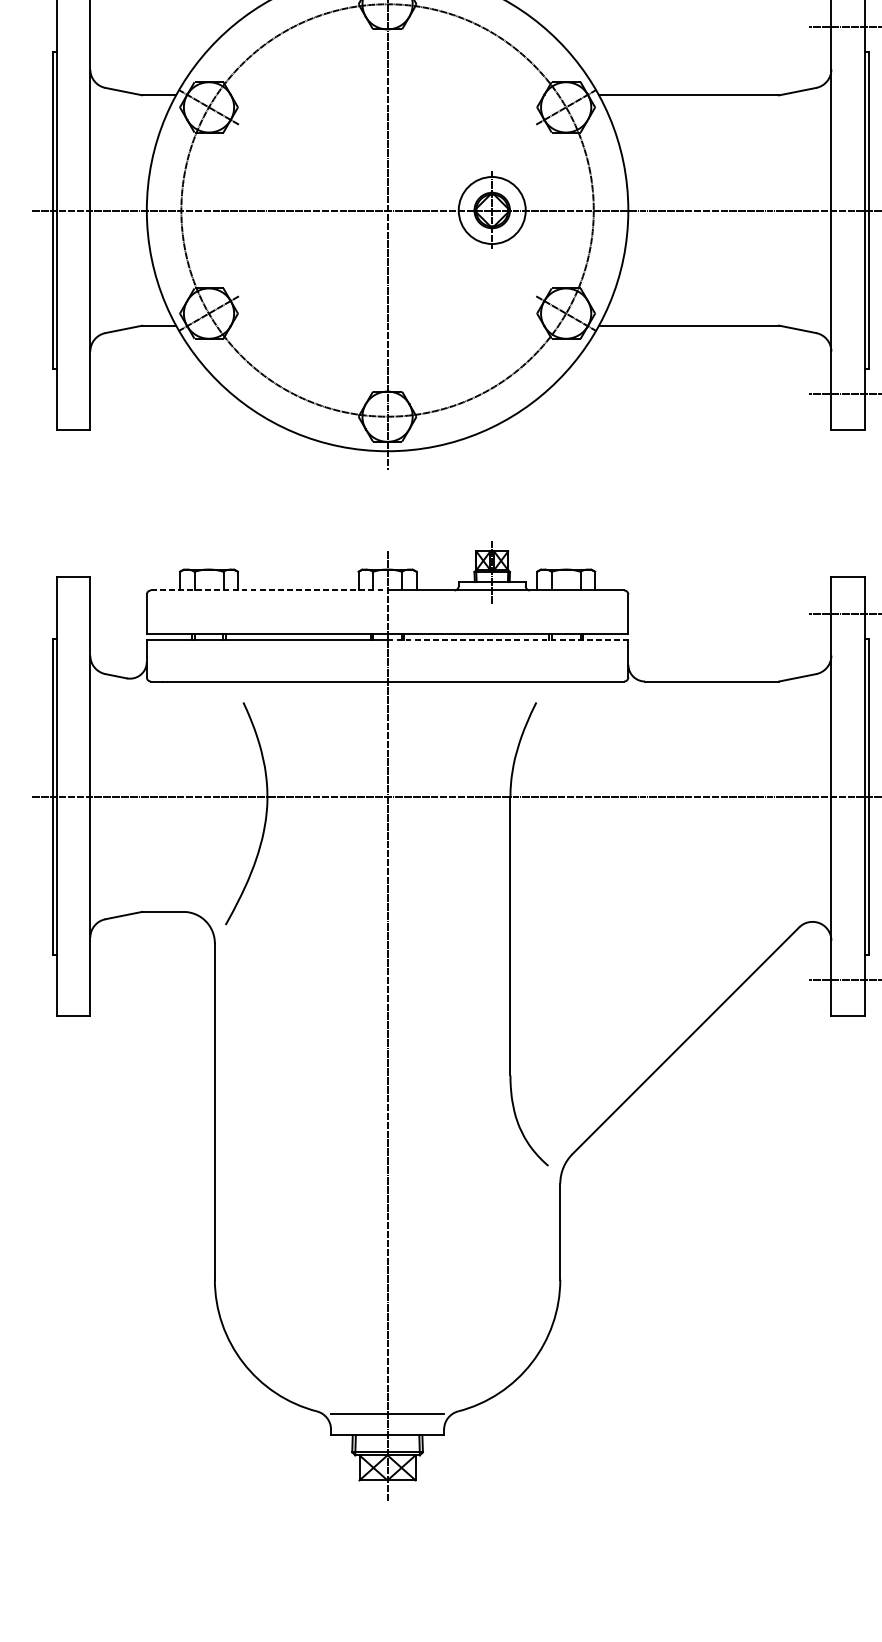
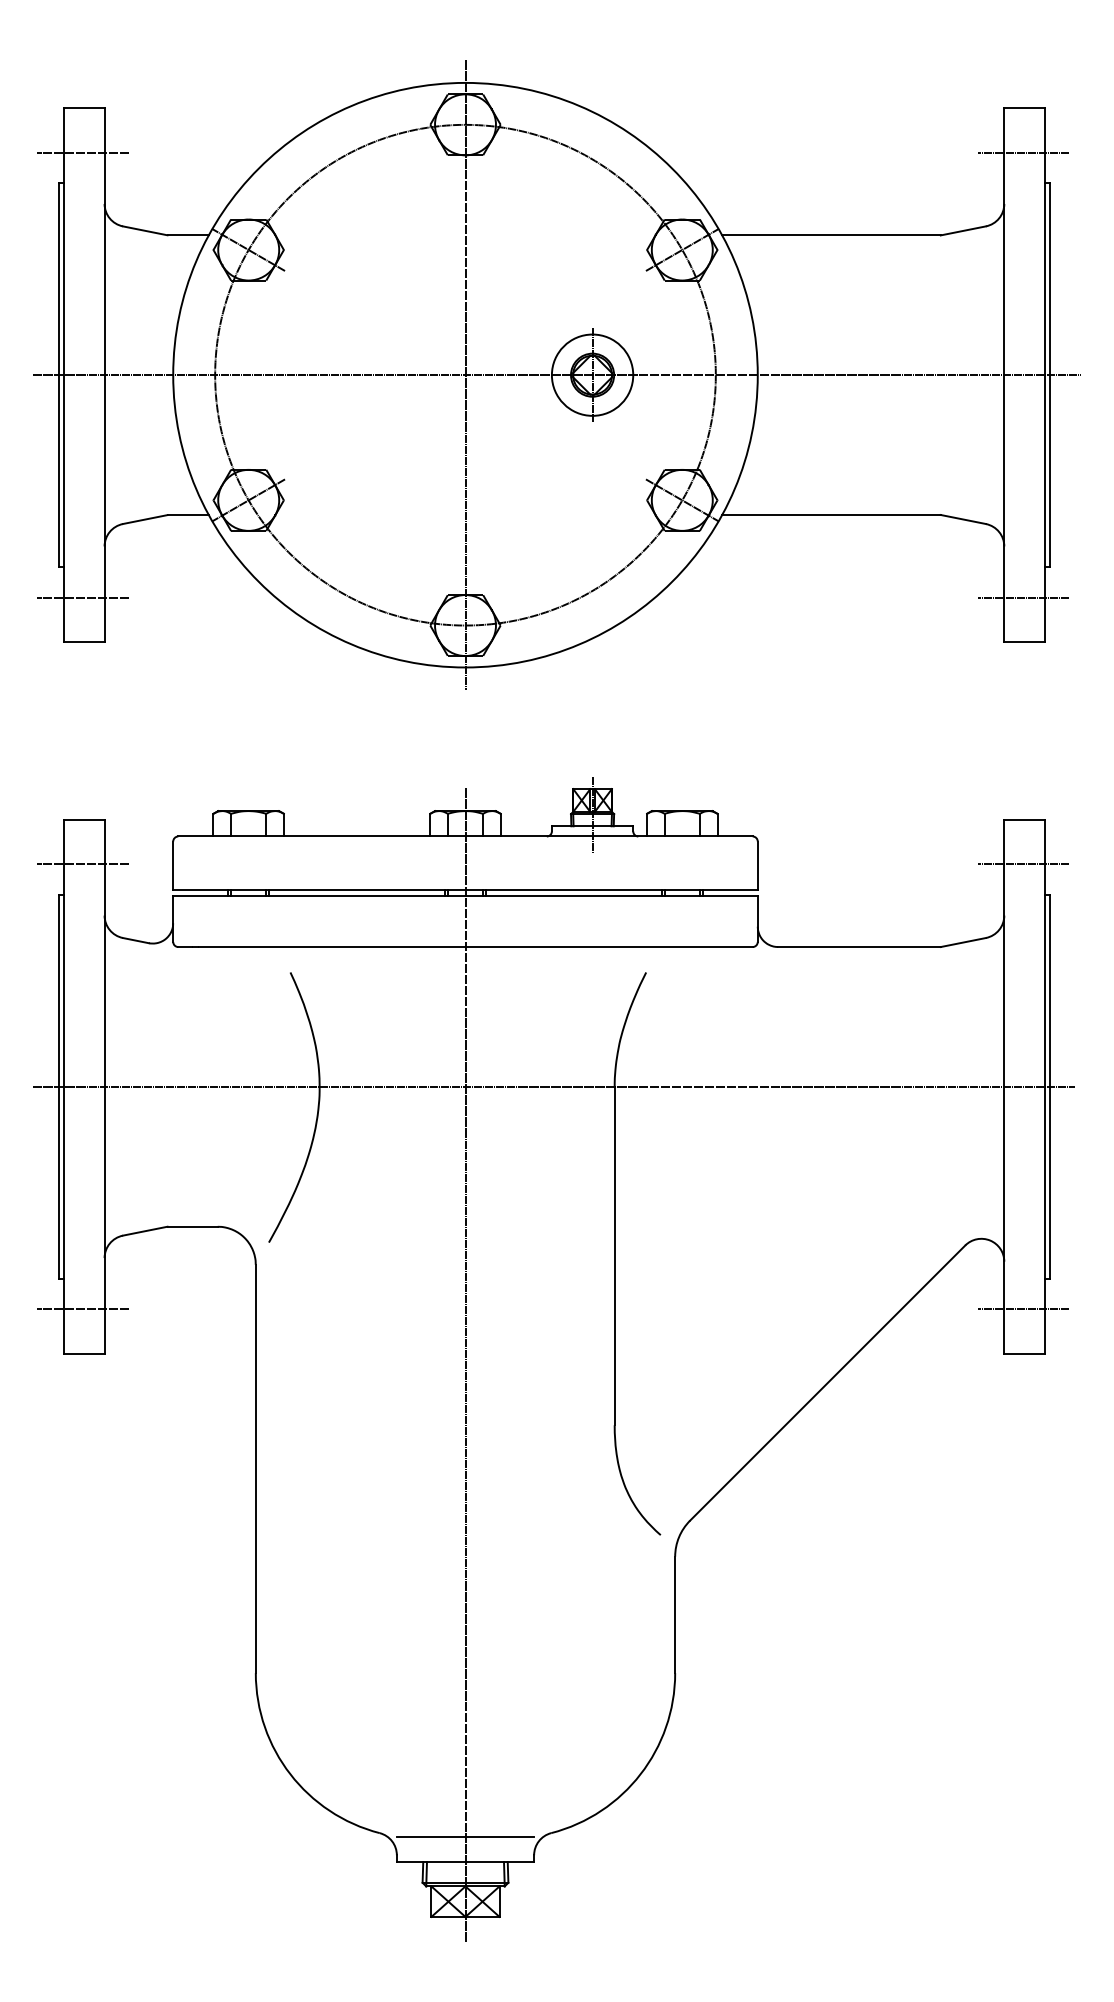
line: (72, 27) -> (82, 152), added
line: (72, 393) -> (82, 597), added
line: (268, 590) -> (321, 836), dashed -> solid
line: (72, 613) -> (82, 864), added
line: (508, 639) -> (612, 896), dashed -> solid
line: (72, 980) -> (82, 1309), added

